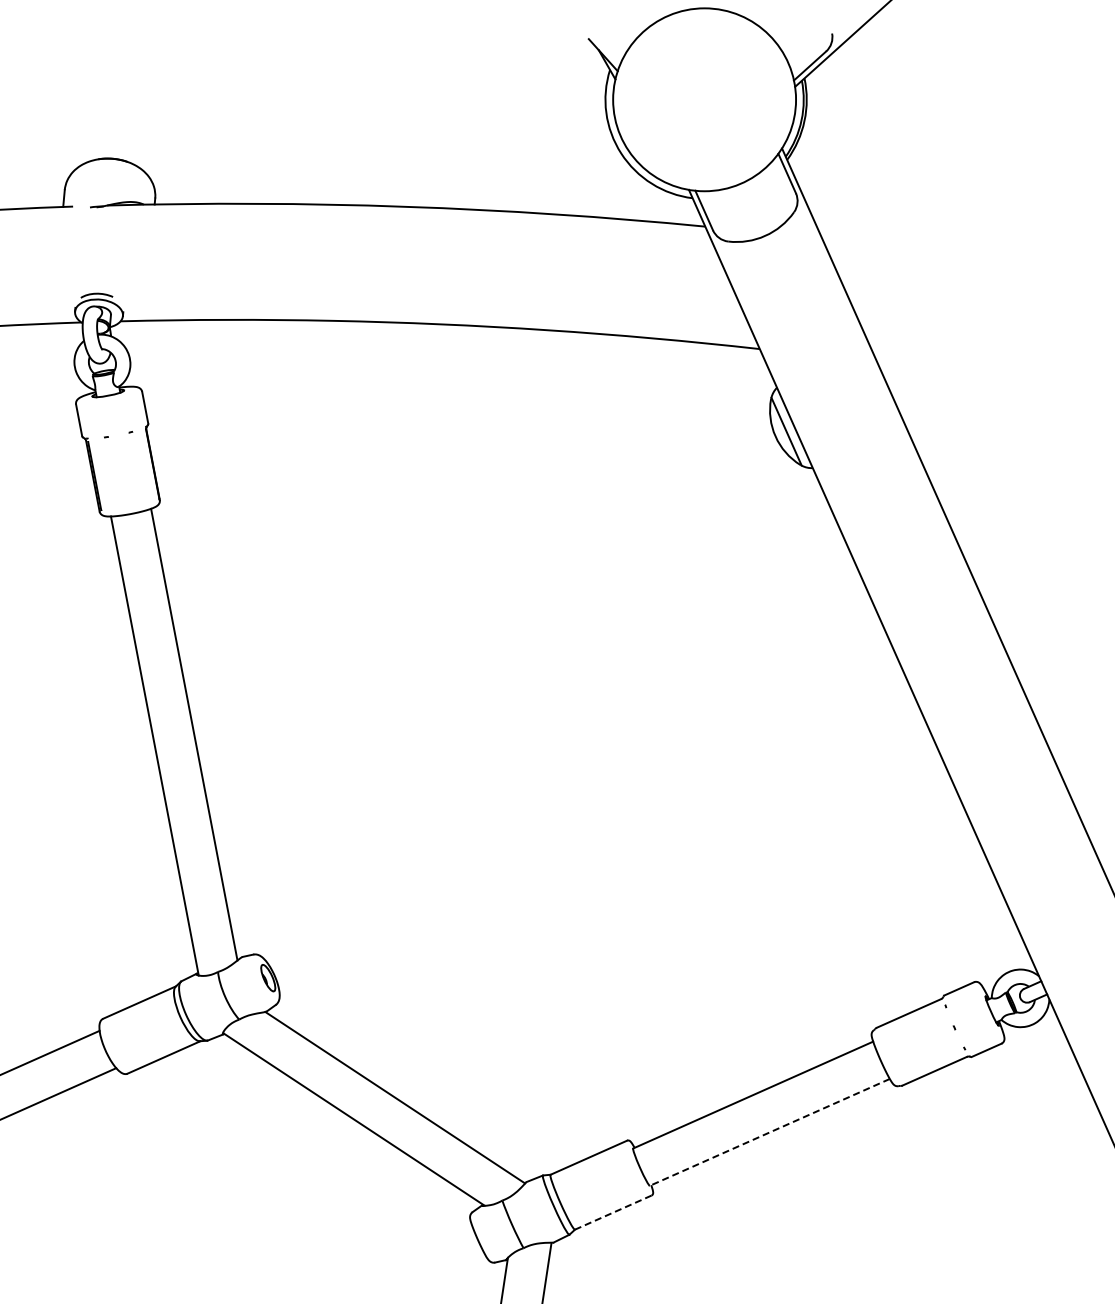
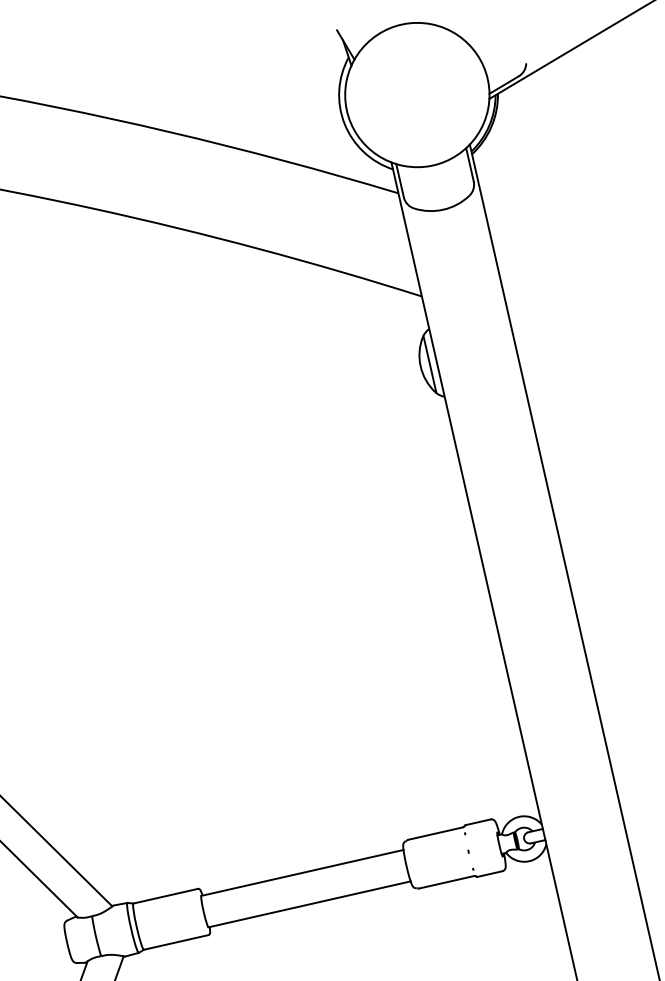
line: (769, 1132) -> (309, 904), dashed -> solid
line: (613, 1212) -> (176, 942), dashed -> solid

